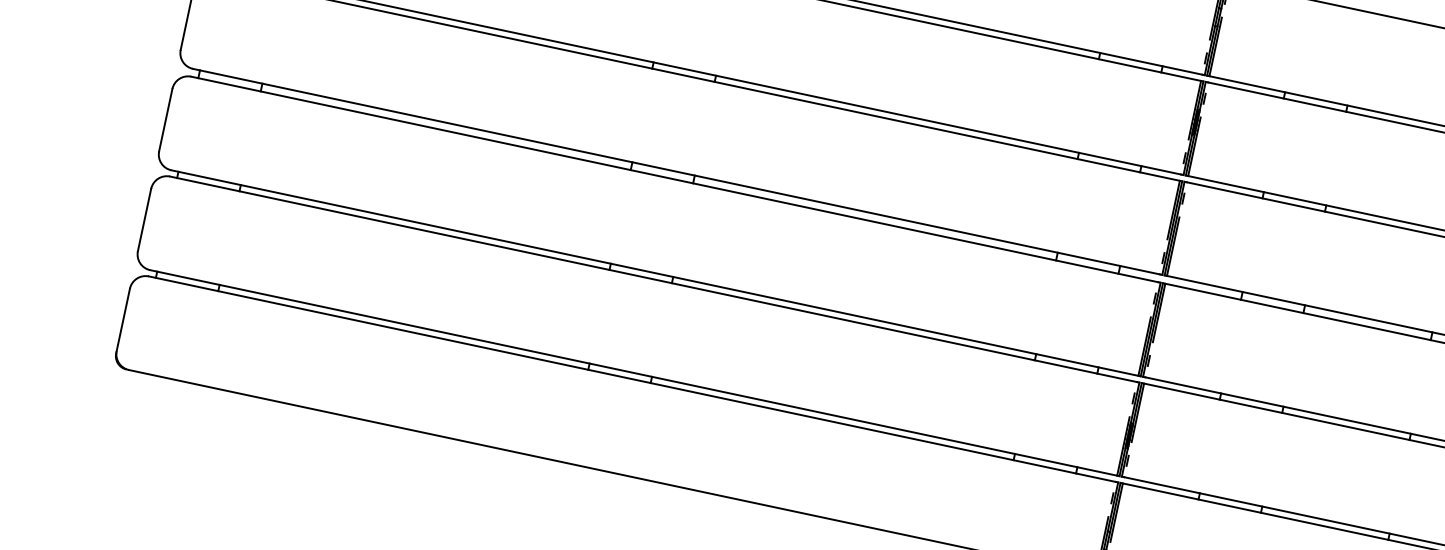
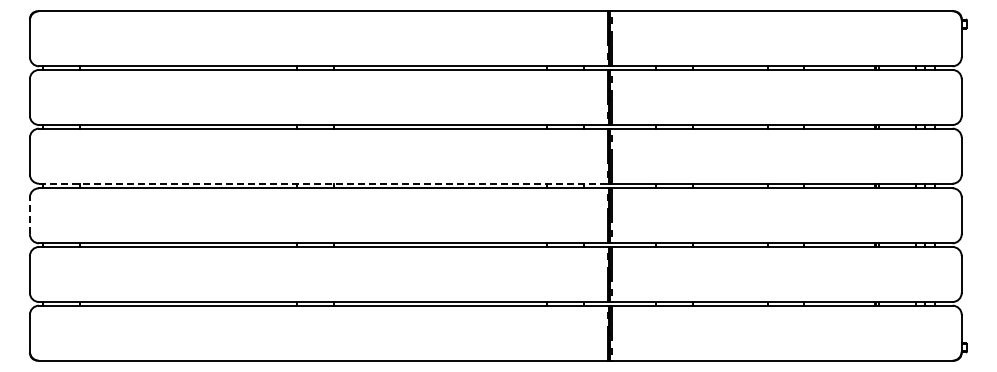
line: (165, 119) -> (29, 215), solid -> dashed
line: (676, 171) -> (323, 183), solid -> dashed

